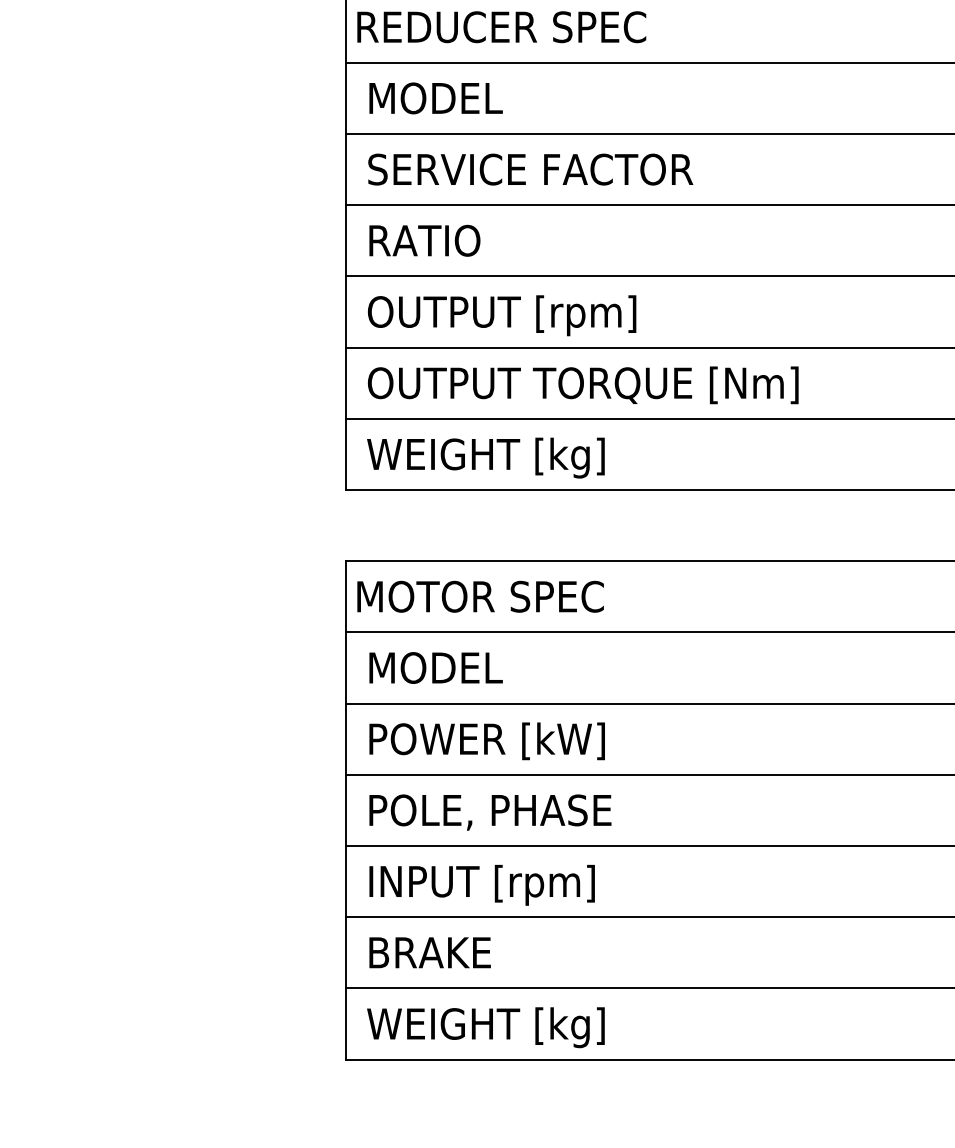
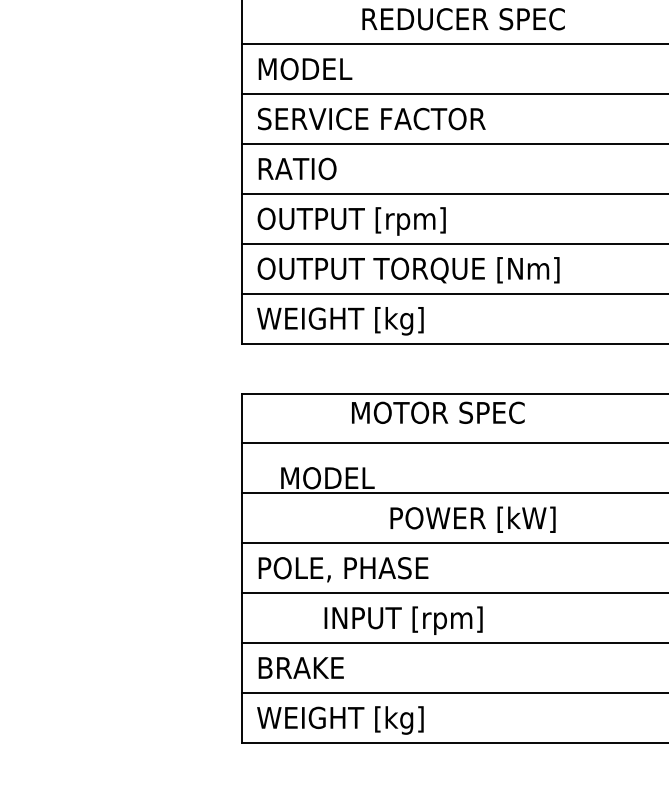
text: (501, 27) -> (463, 19), moved
text: (480, 596) -> (438, 412), moved
text: (435, 667) -> (327, 477), moved
text: (486, 741) -> (472, 519), moved
text: (481, 885) -> (403, 620), moved

